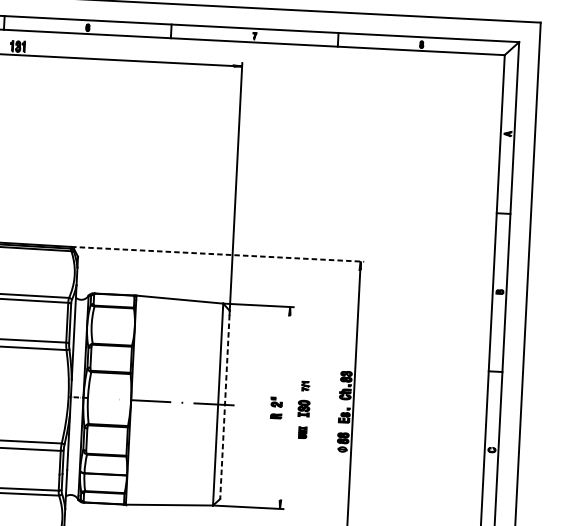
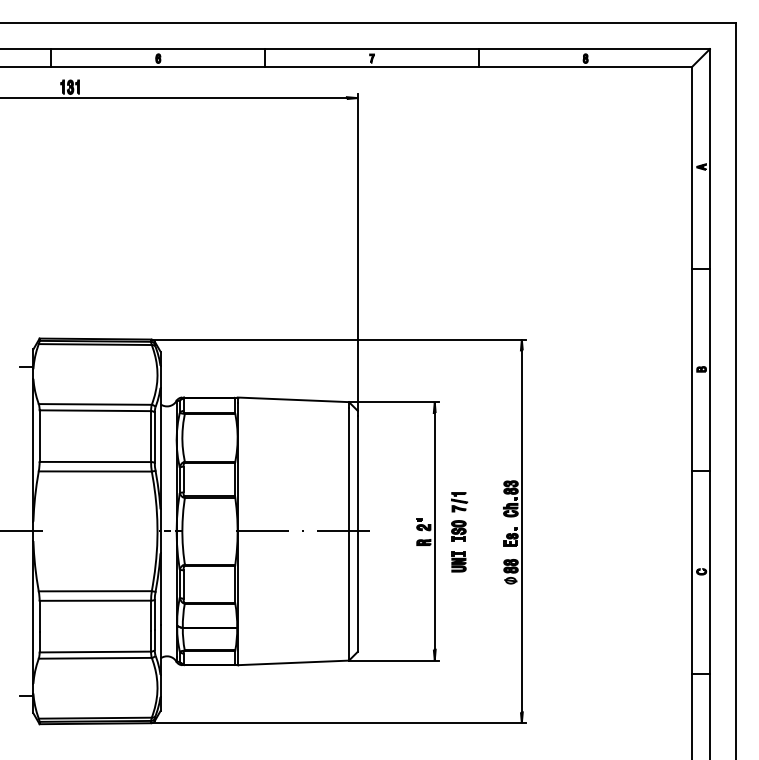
line: (217, 254) -> (338, 339), dashed -> solid
part: (305, 386) -> (459, 502), size x1.67
line: (224, 407) -> (357, 534), dashed -> solid
line: (284, 408) -> (434, 531), added
part: (302, 432) -> (458, 561), size x1.43

